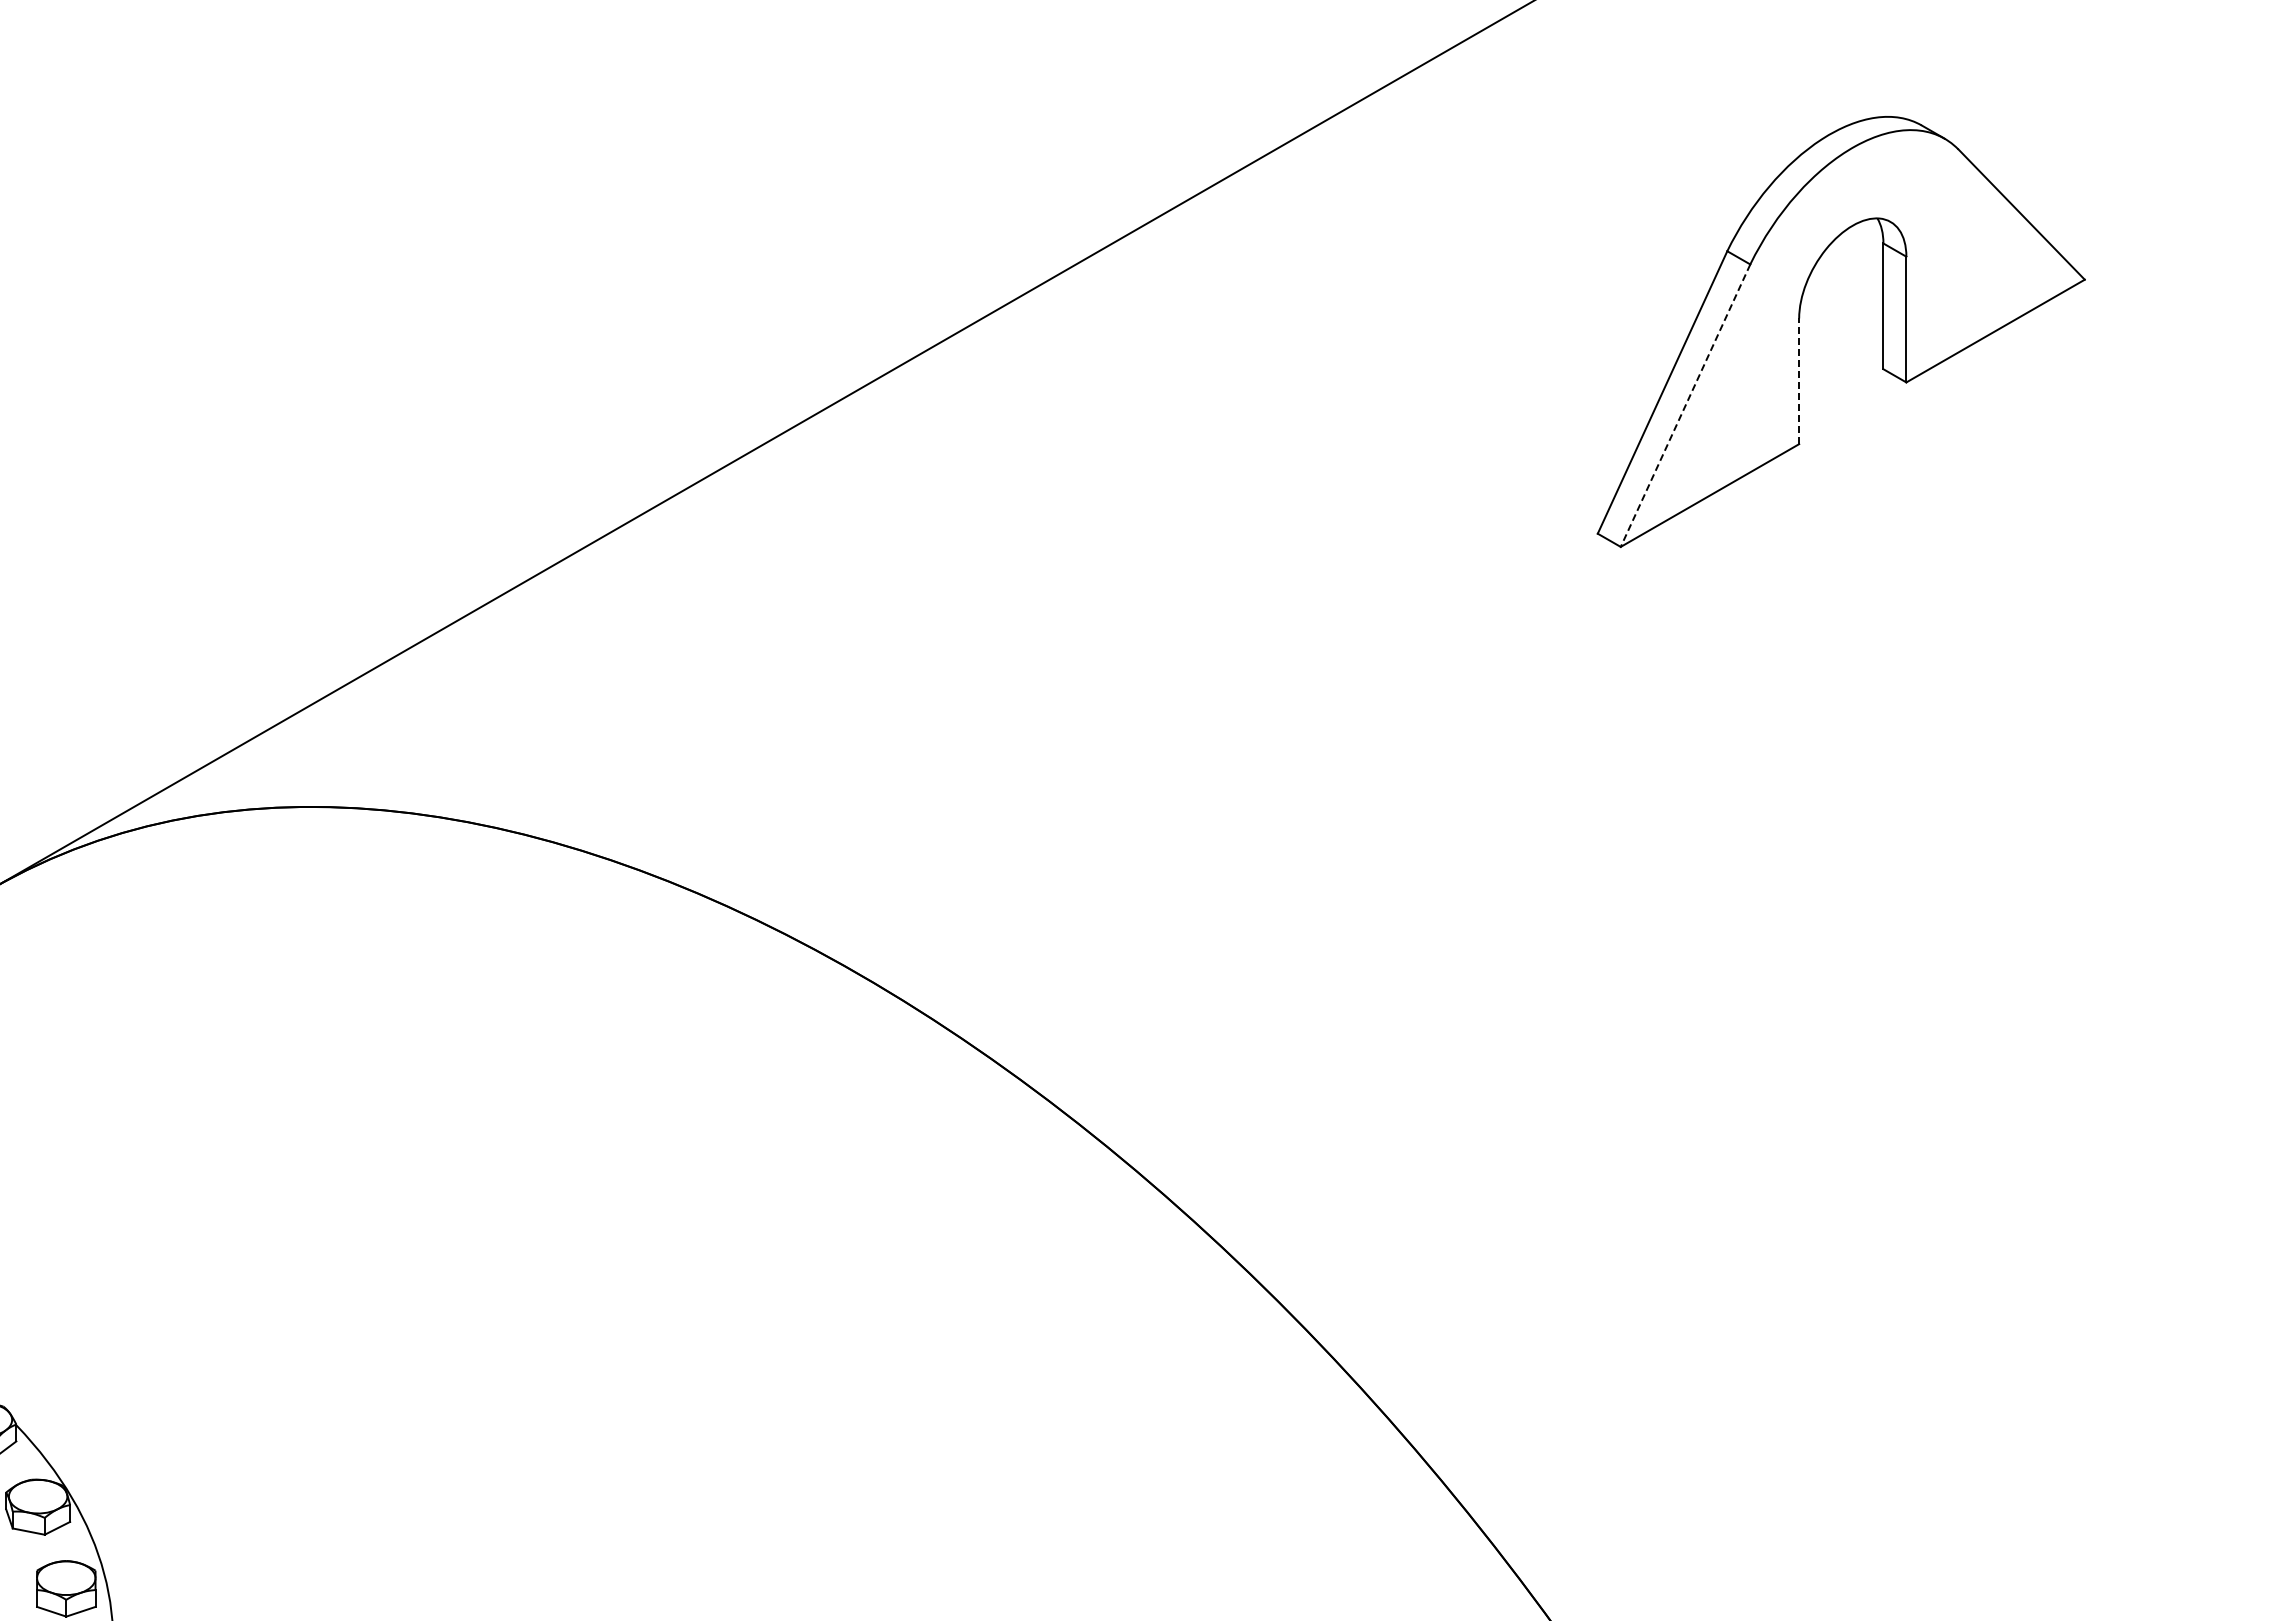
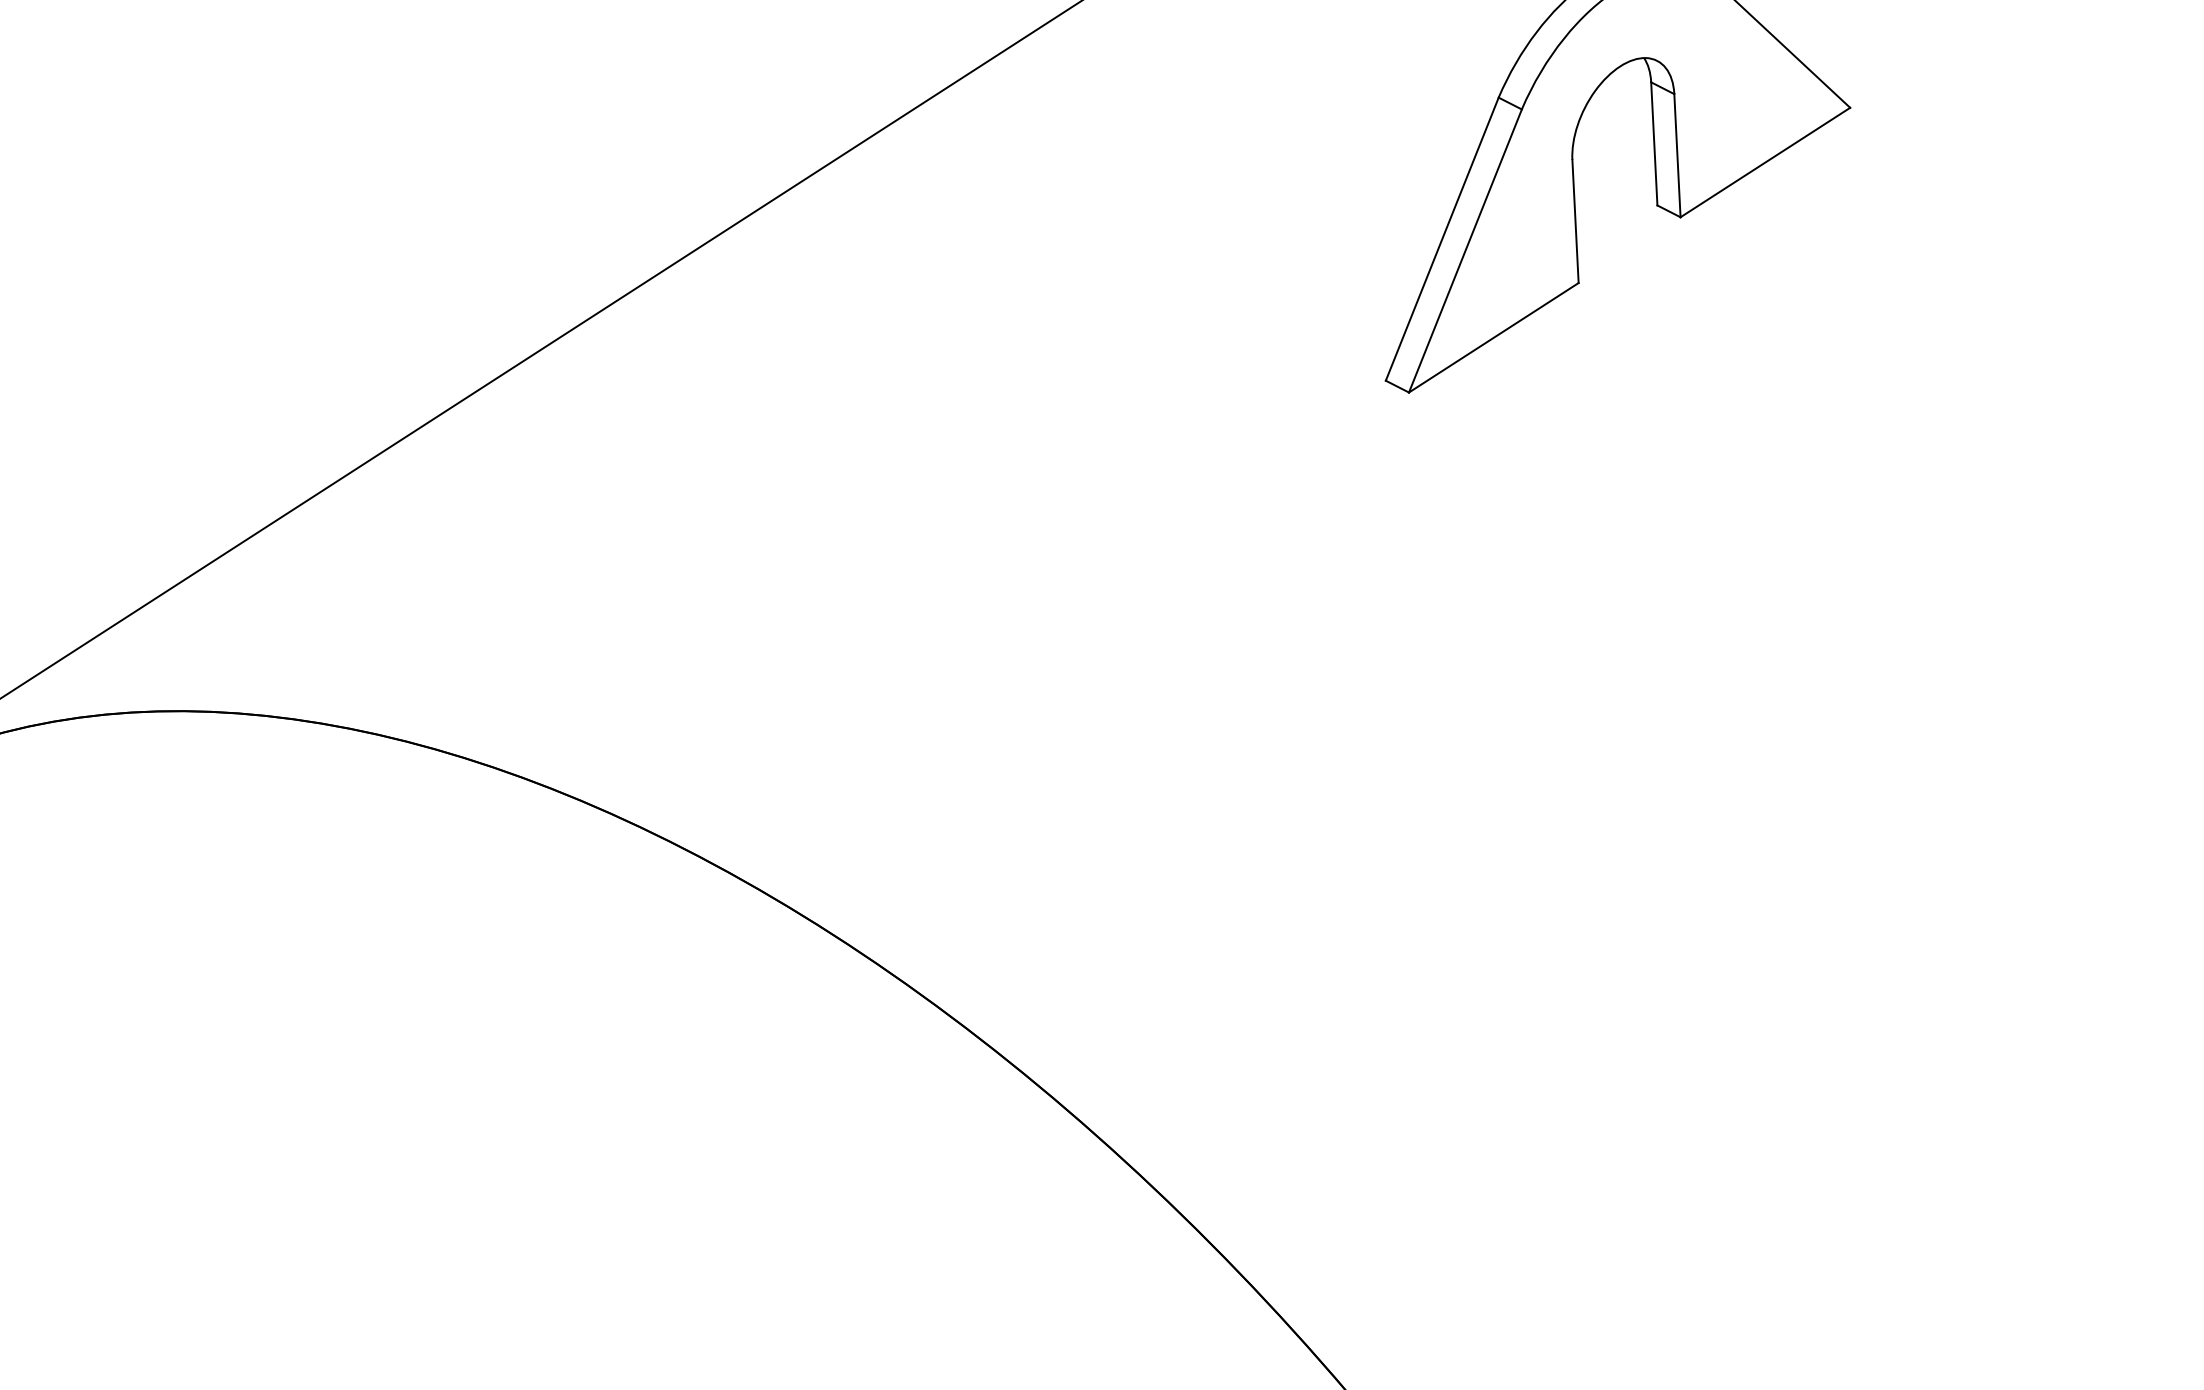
line: (1799, 381) -> (1575, 221), dashed -> solid
line: (1685, 406) -> (1465, 251), dashed -> solid

